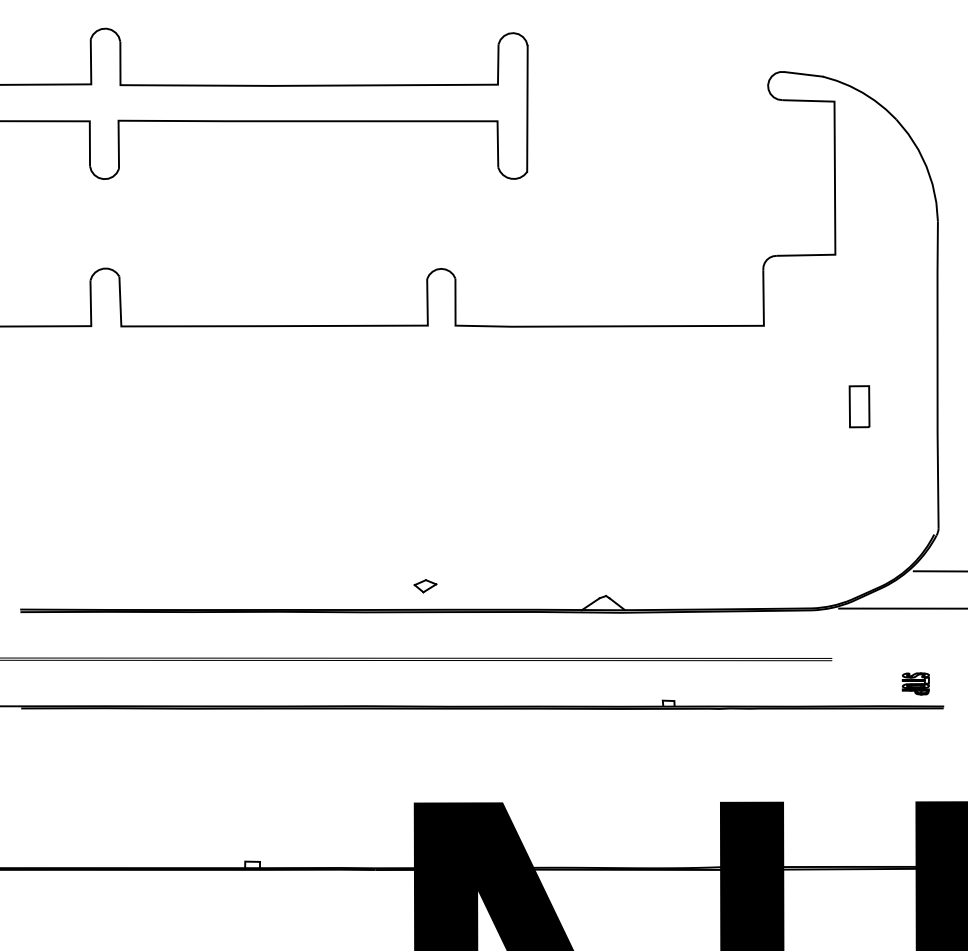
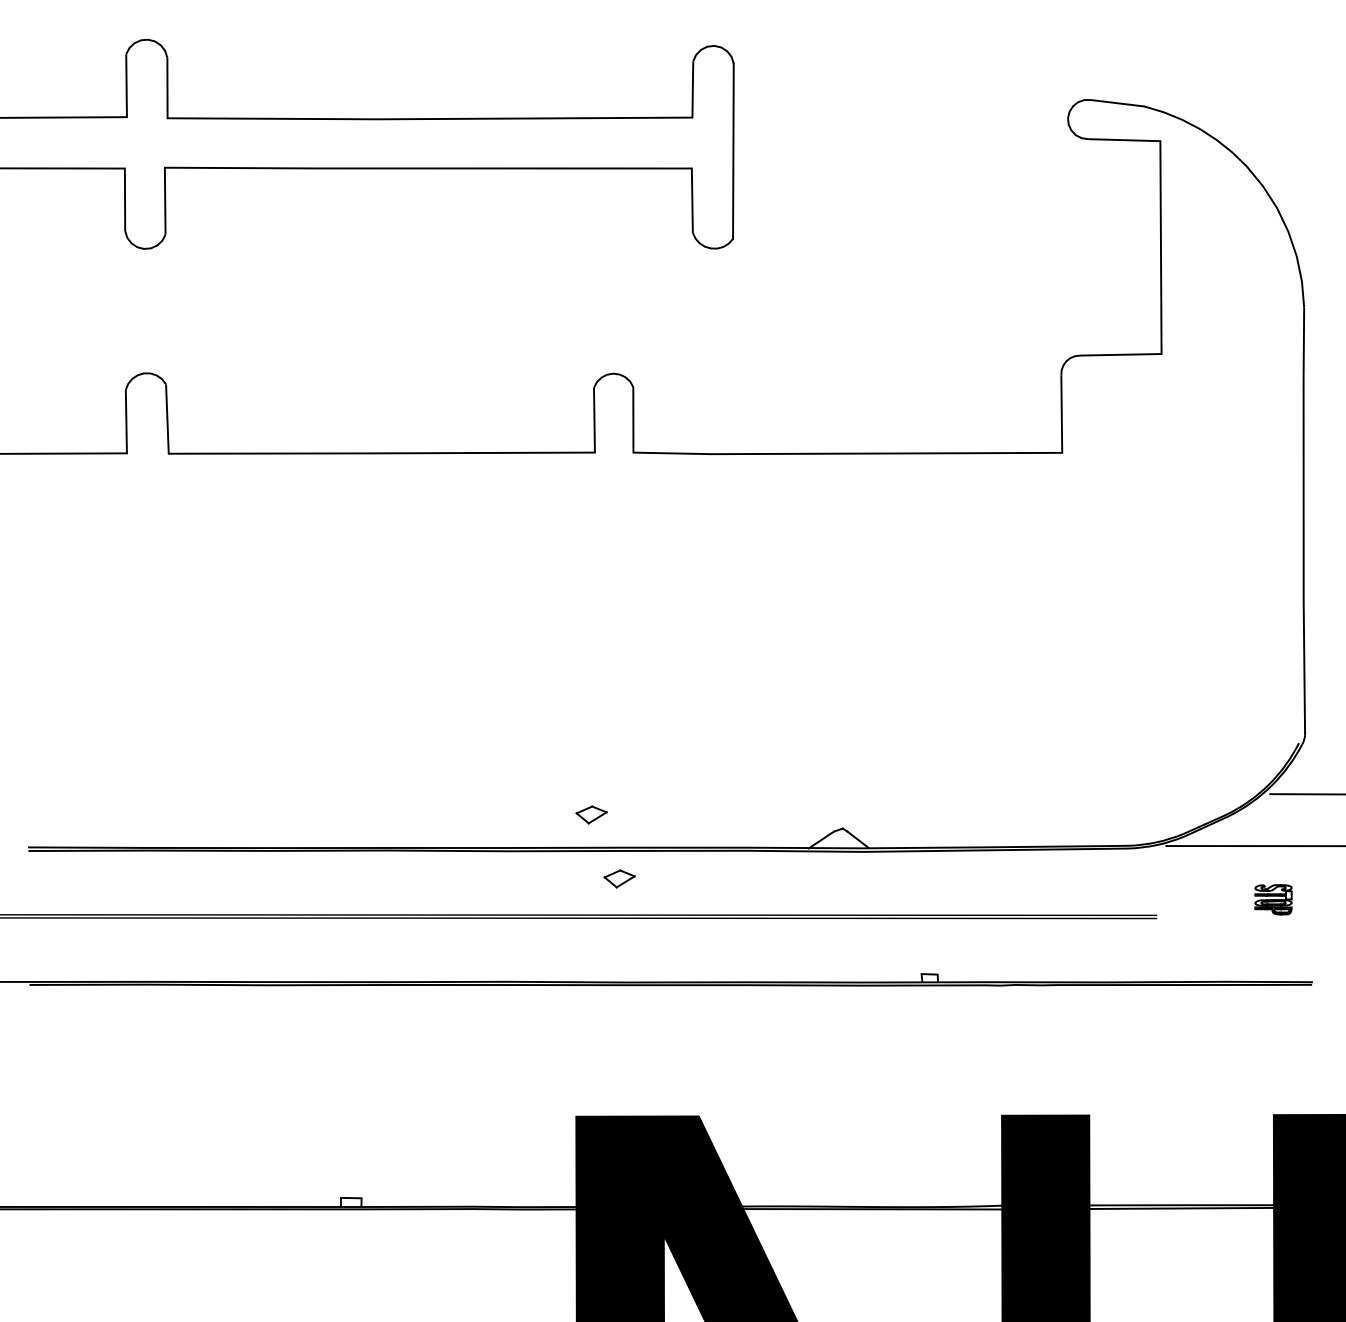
part: (859, 406) -> (1194, 564), removed
part: (445, 631) -> (619, 878), added
part: (915, 683) -> (1273, 899), moved

